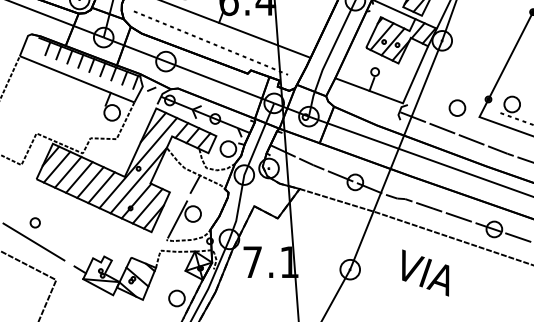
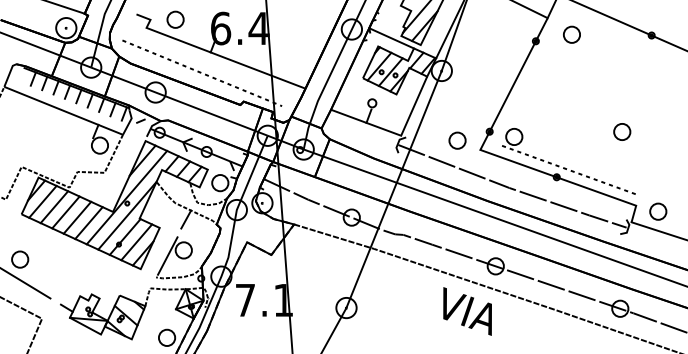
part: (35, 222) -> (20, 259), size x1.67
text: (425, 273) -> (467, 311), moved

